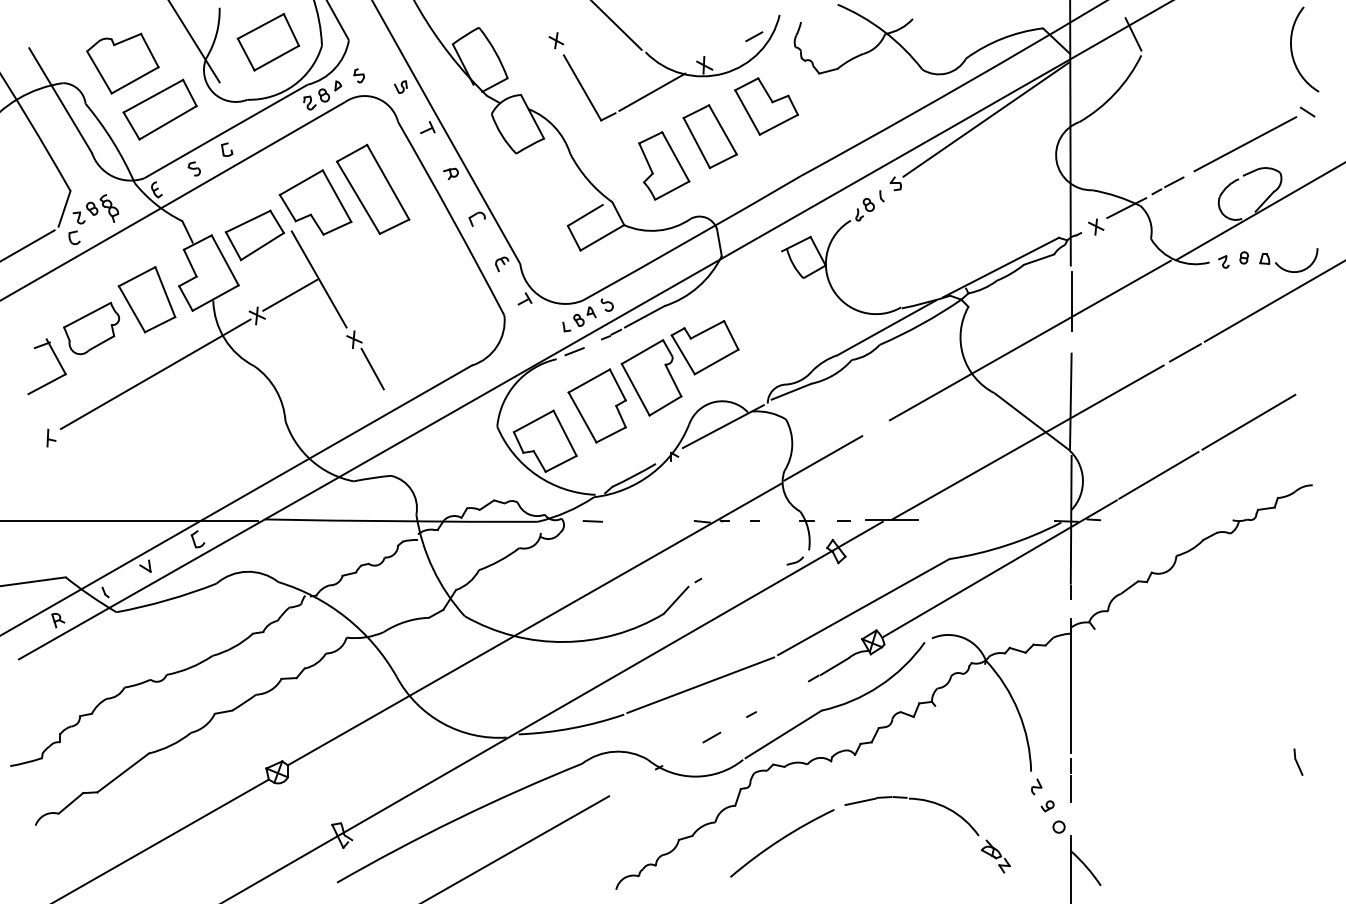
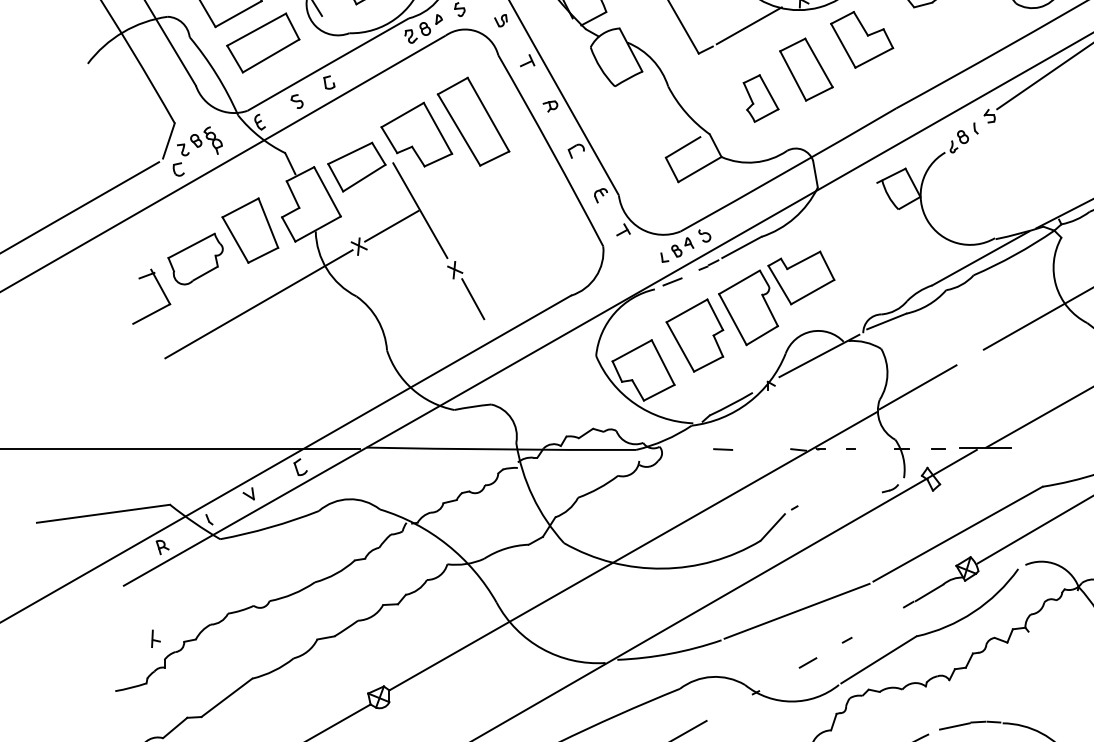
part: (664, 165) -> (761, 98), size x0.7
part: (51, 437) -> (156, 638), moved
line: (592, 521) -> (722, 449), moved

